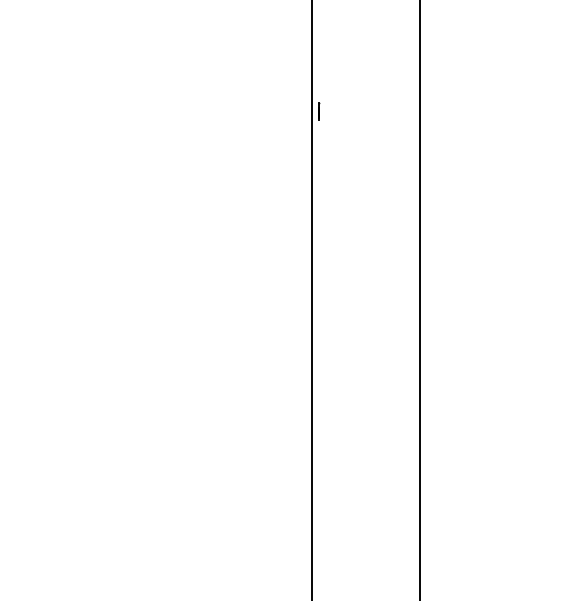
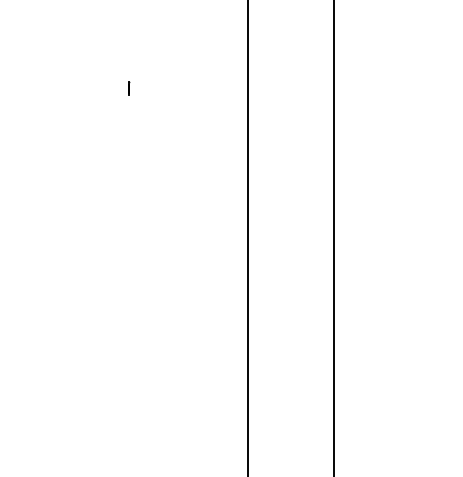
line: (319, 111) -> (129, 88), moved

